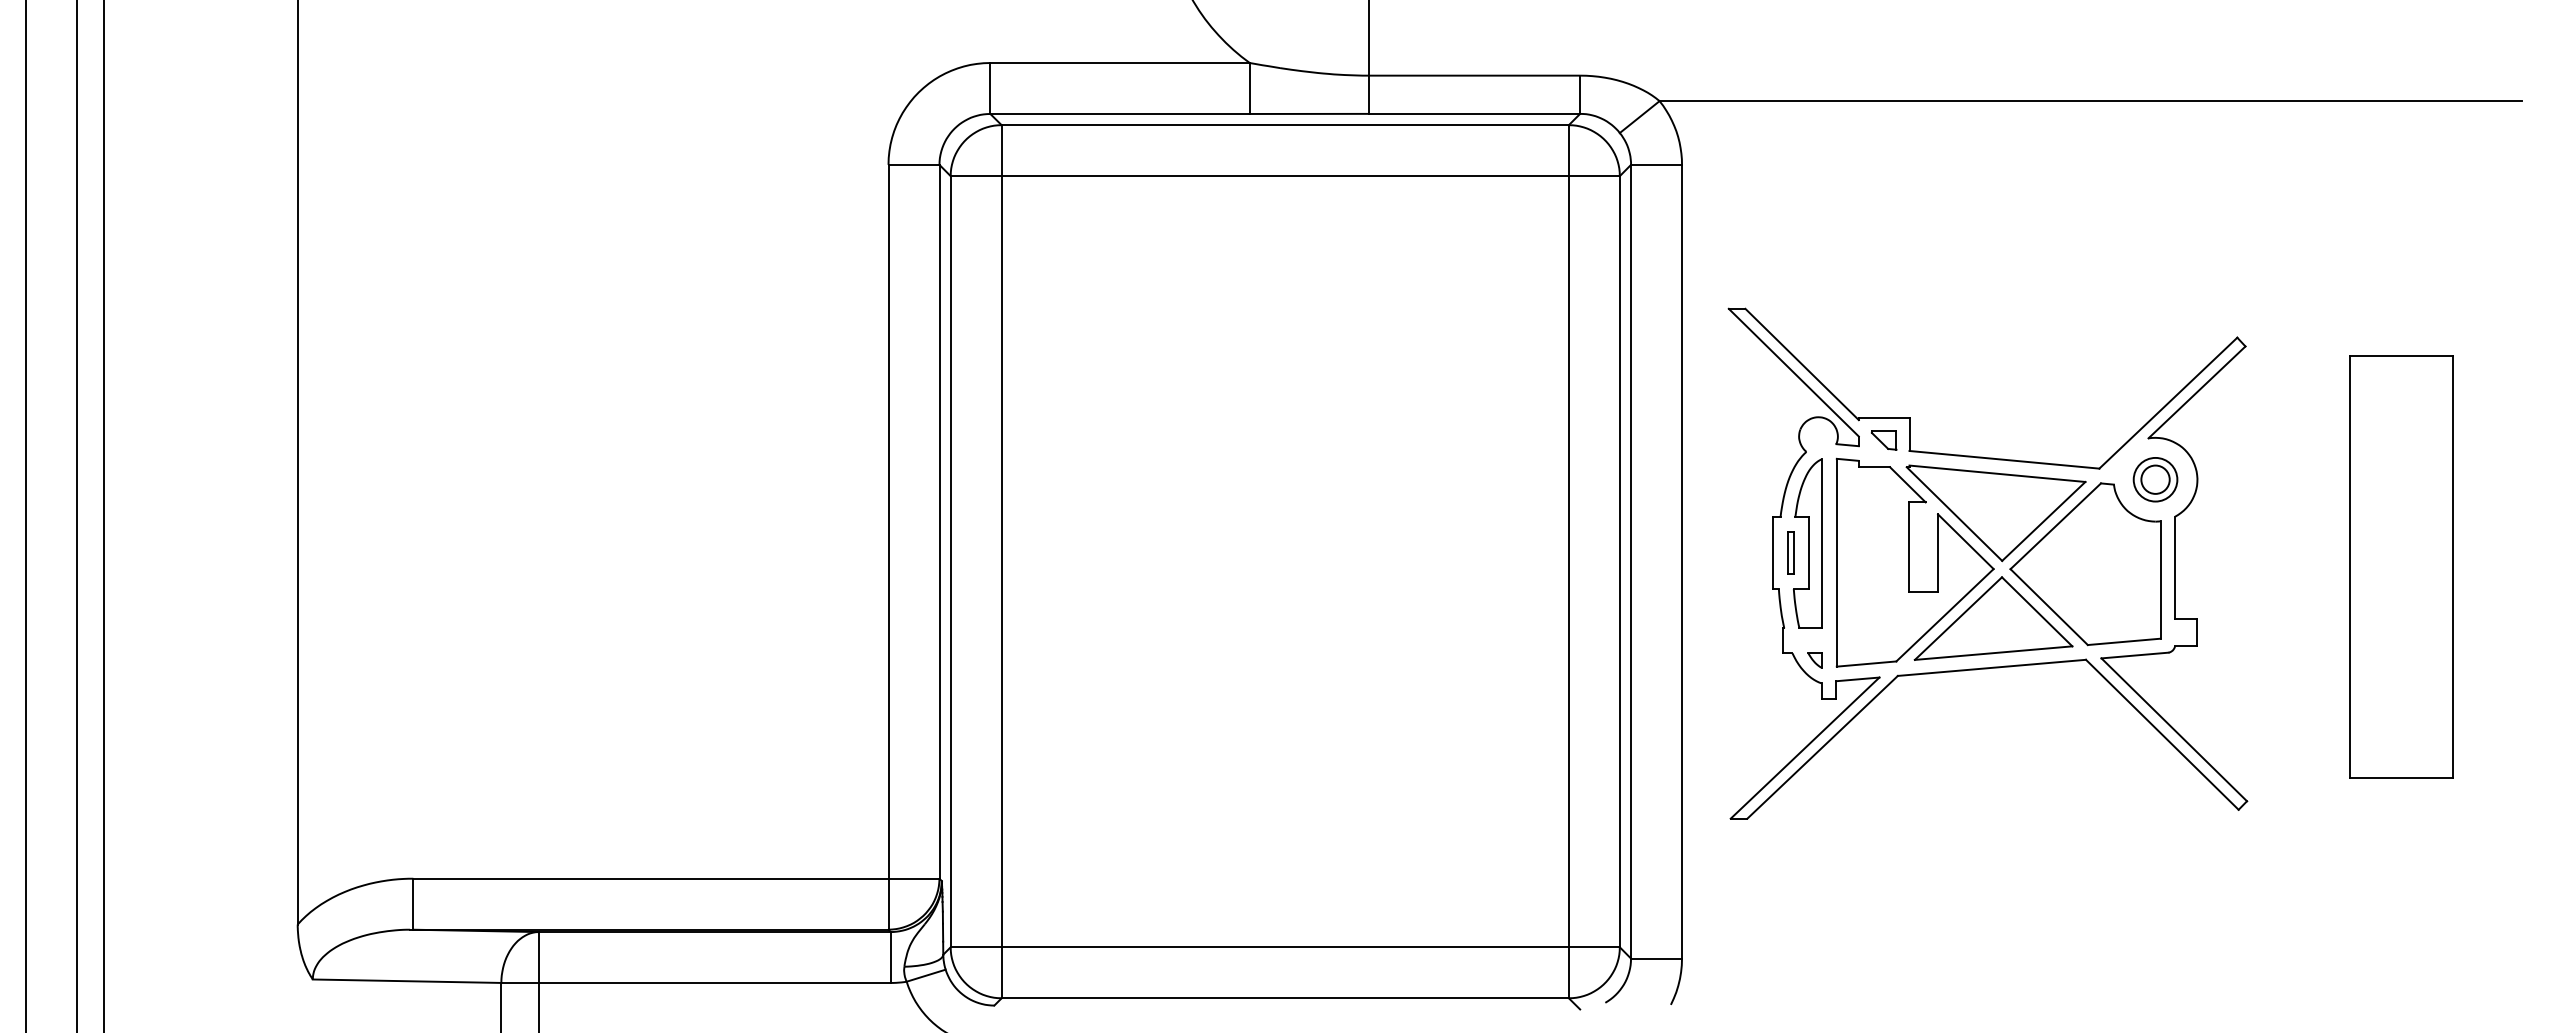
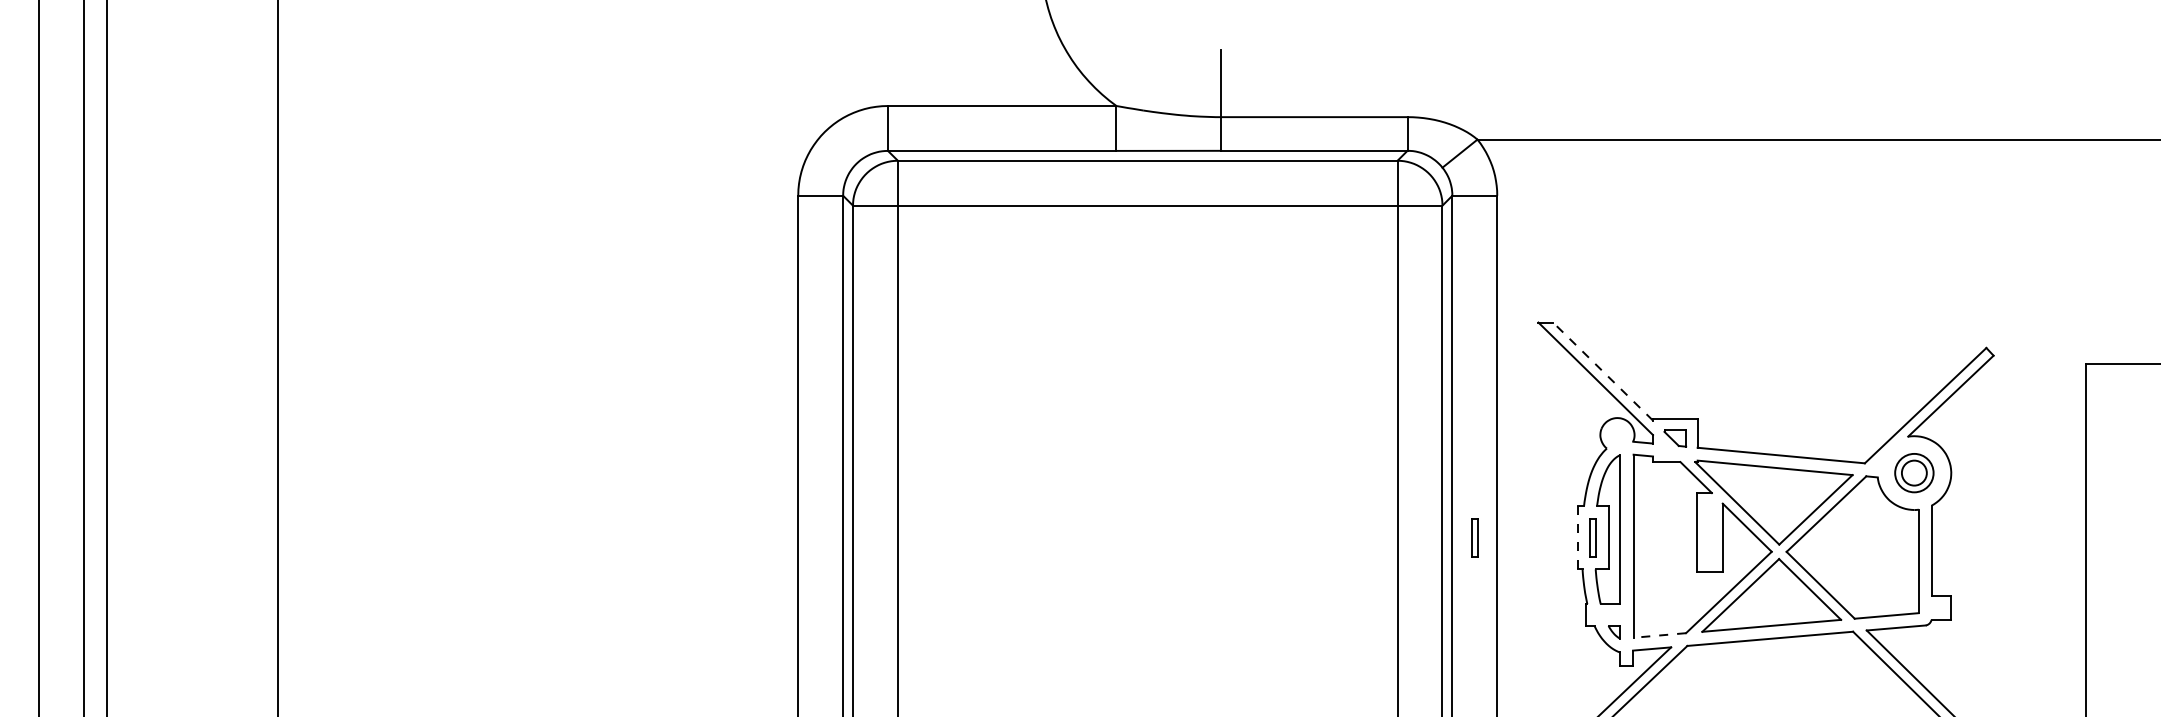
line: (1801, 364) -> (1602, 371), solid -> dashed
part: (1656, 552) -> (1474, 537), added
line: (1773, 553) -> (1577, 538), solid -> dashed
line: (1866, 664) -> (1659, 635), solid -> dashed

